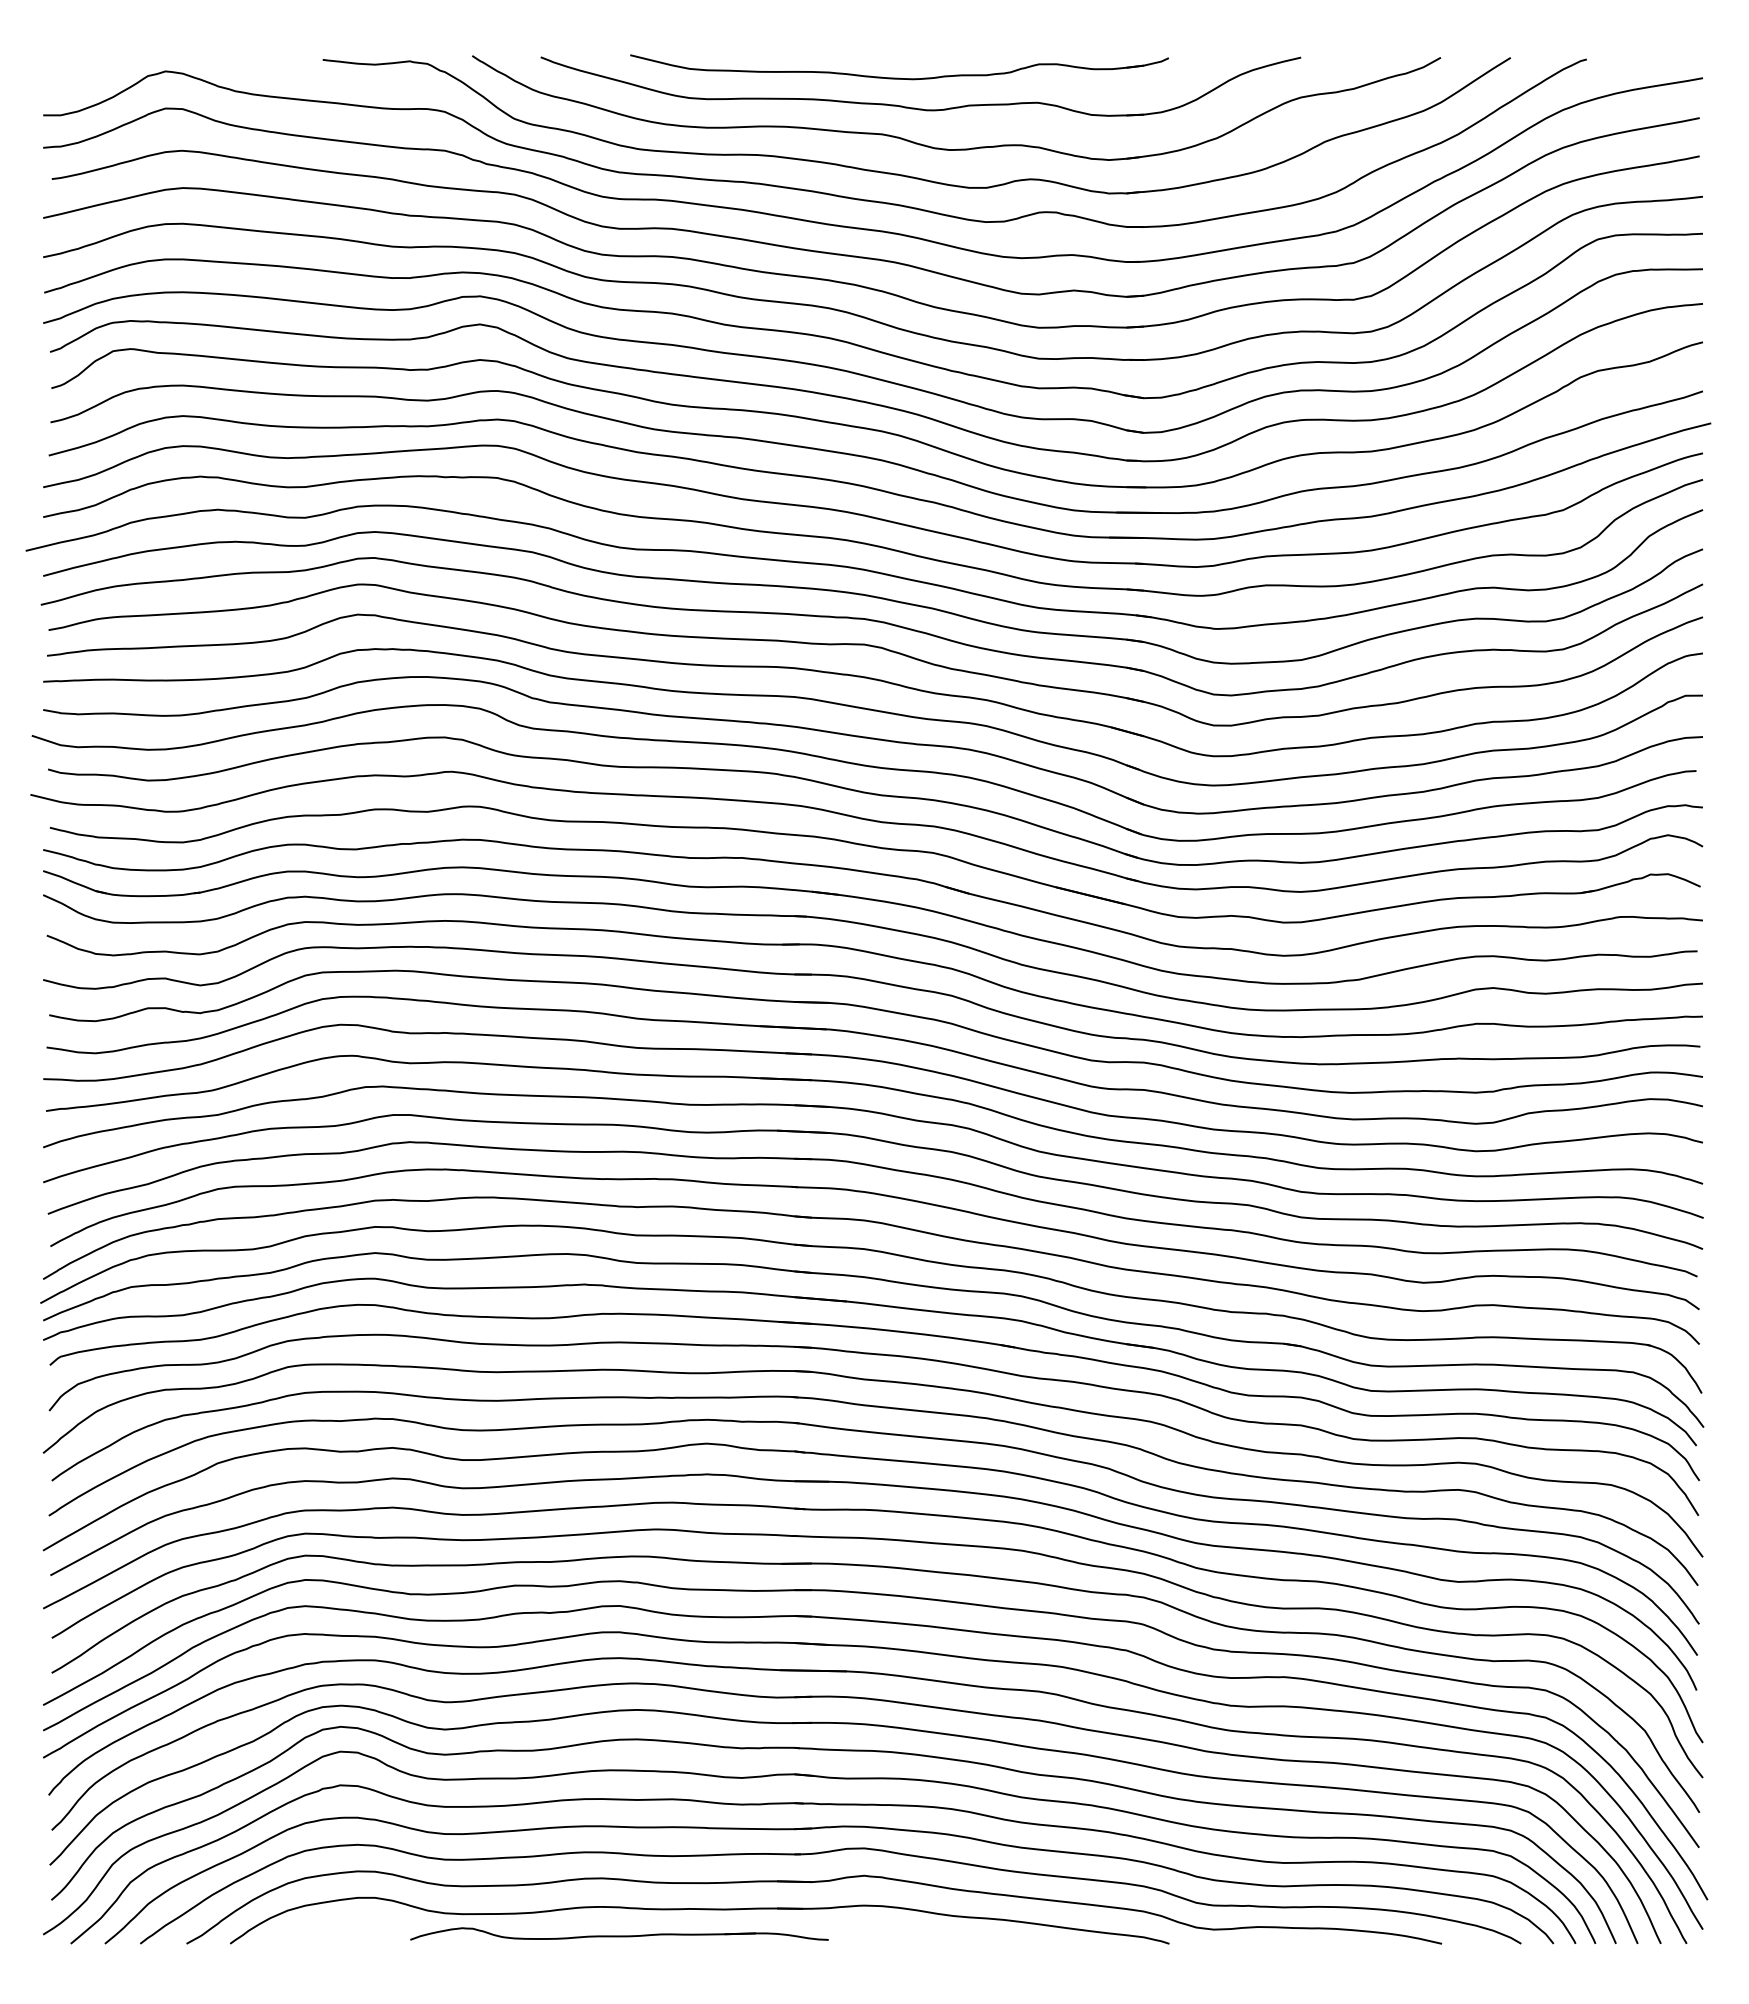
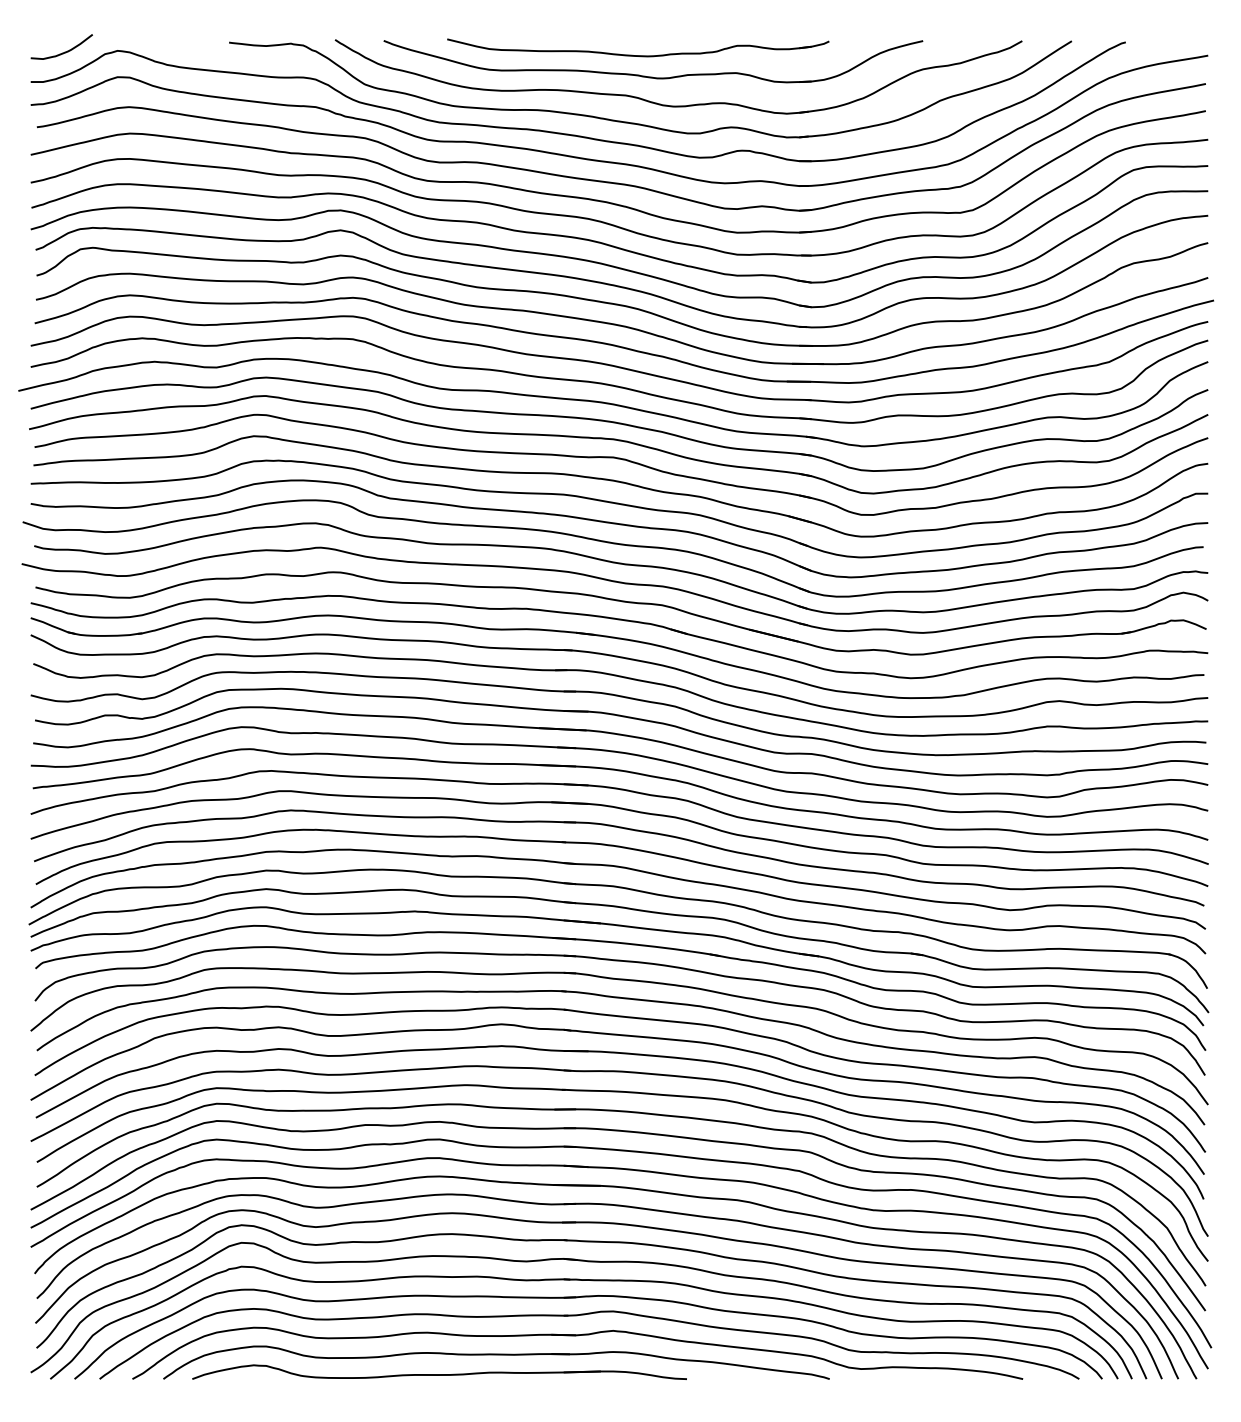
curve: (89, 73) -> (63, 52), added
part: (619, 1933) -> (439, 1371), size x1.67

